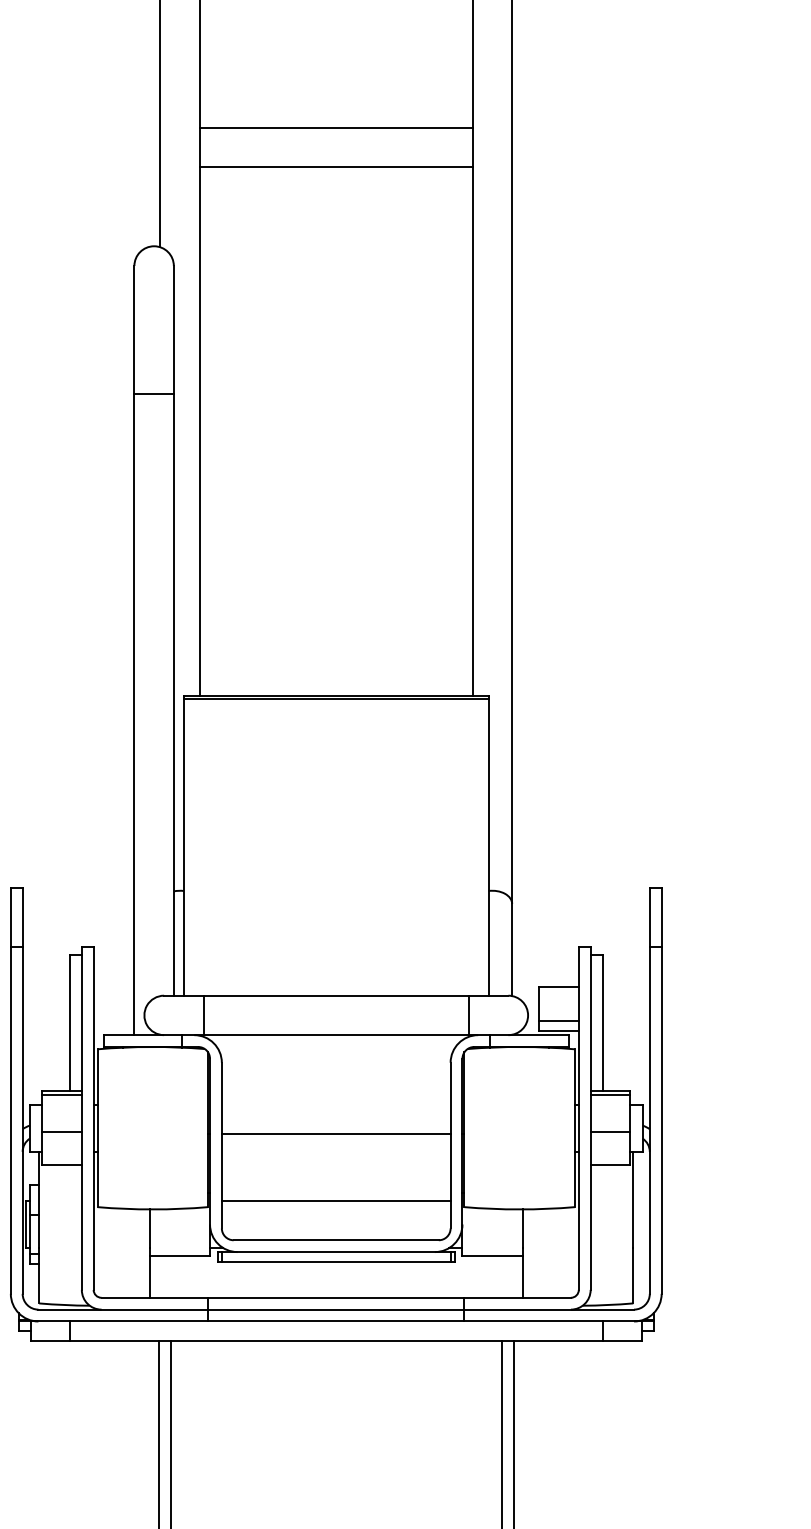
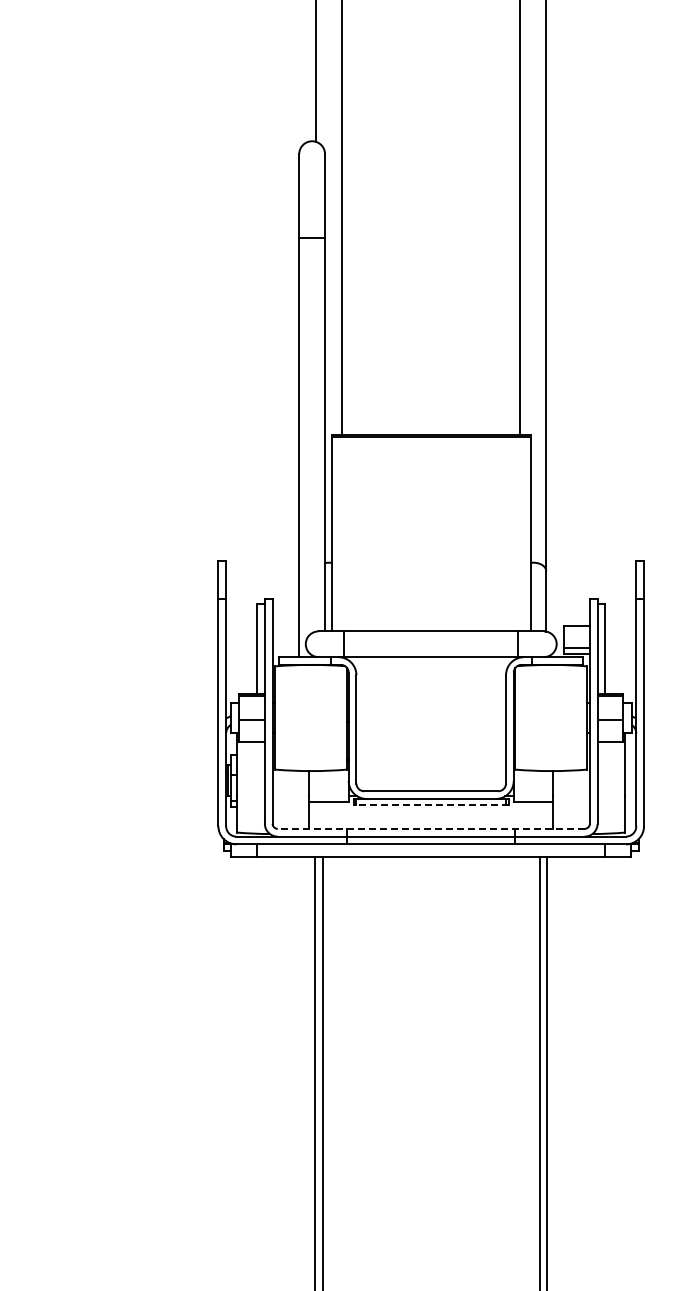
line: (335, 127) -> (430, 63), removed
line: (335, 167) -> (430, 89), removed
line: (336, 1133) -> (431, 721), removed
line: (336, 1200) -> (431, 765), removed
line: (335, 1262) -> (430, 805), solid -> dashed
line: (335, 1297) -> (430, 828), solid -> dashed

